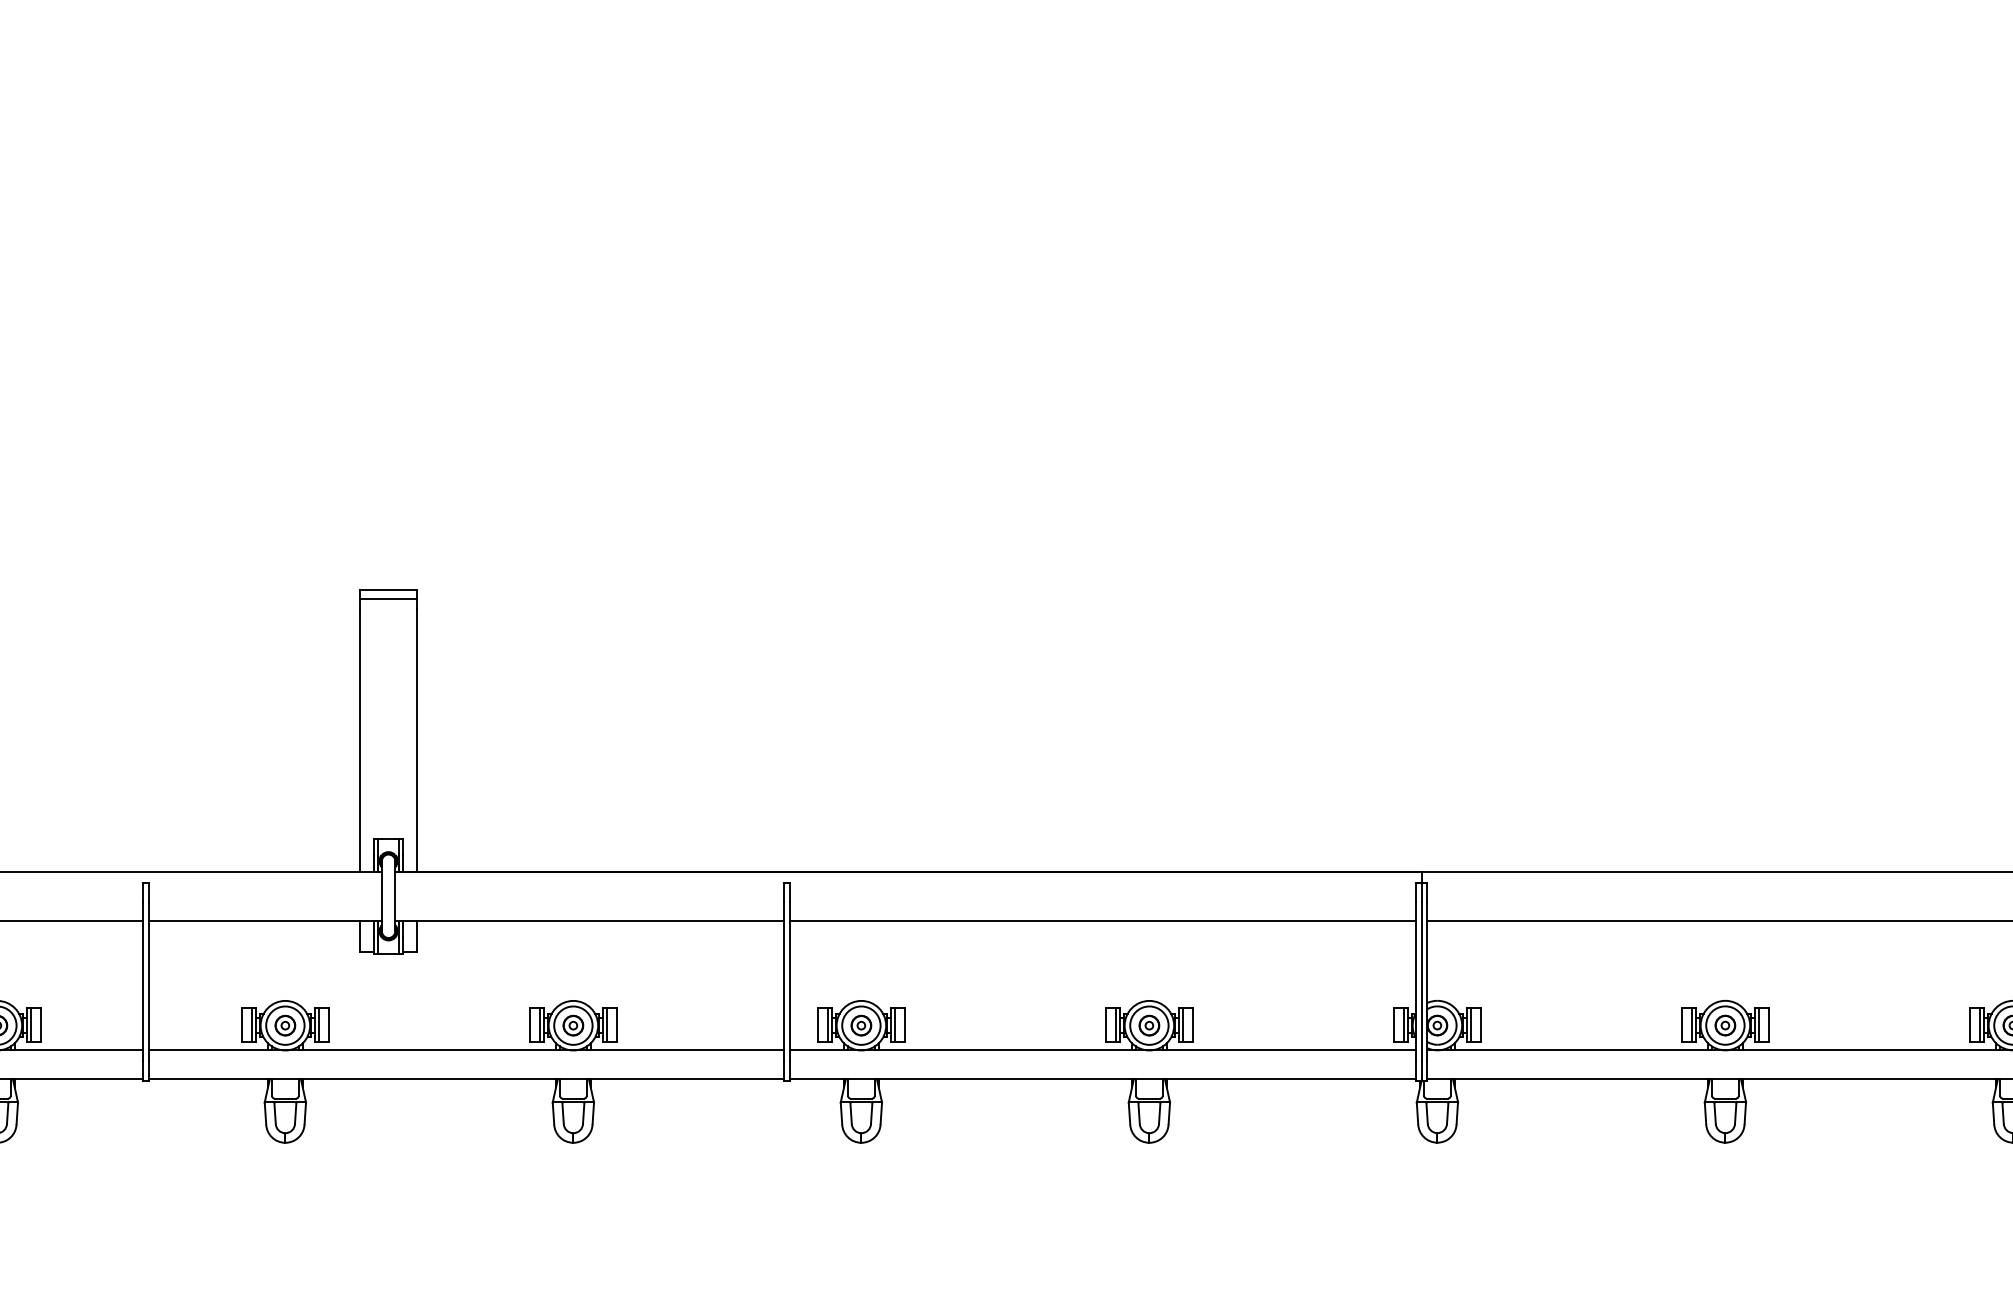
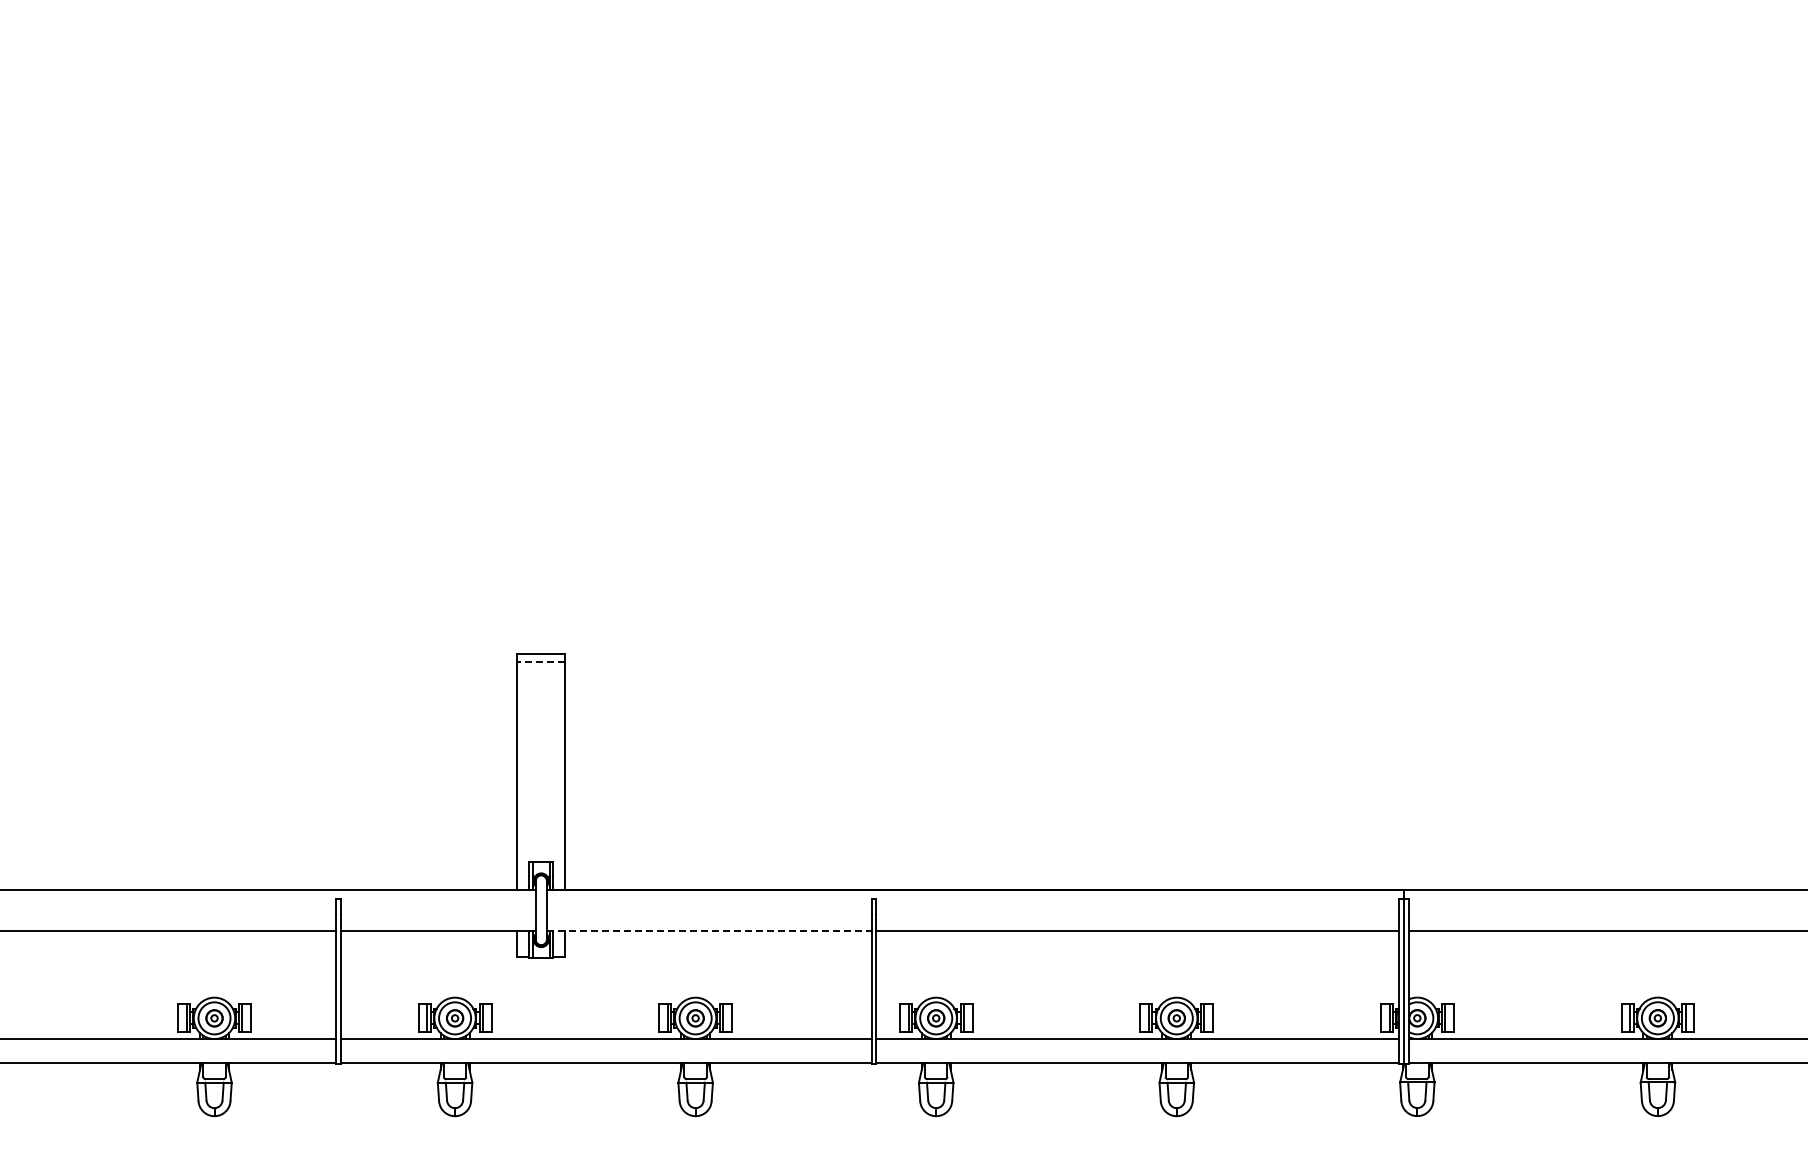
line: (387, 599) -> (540, 662), solid -> dashed
line: (589, 920) -> (709, 930), solid -> dashed

